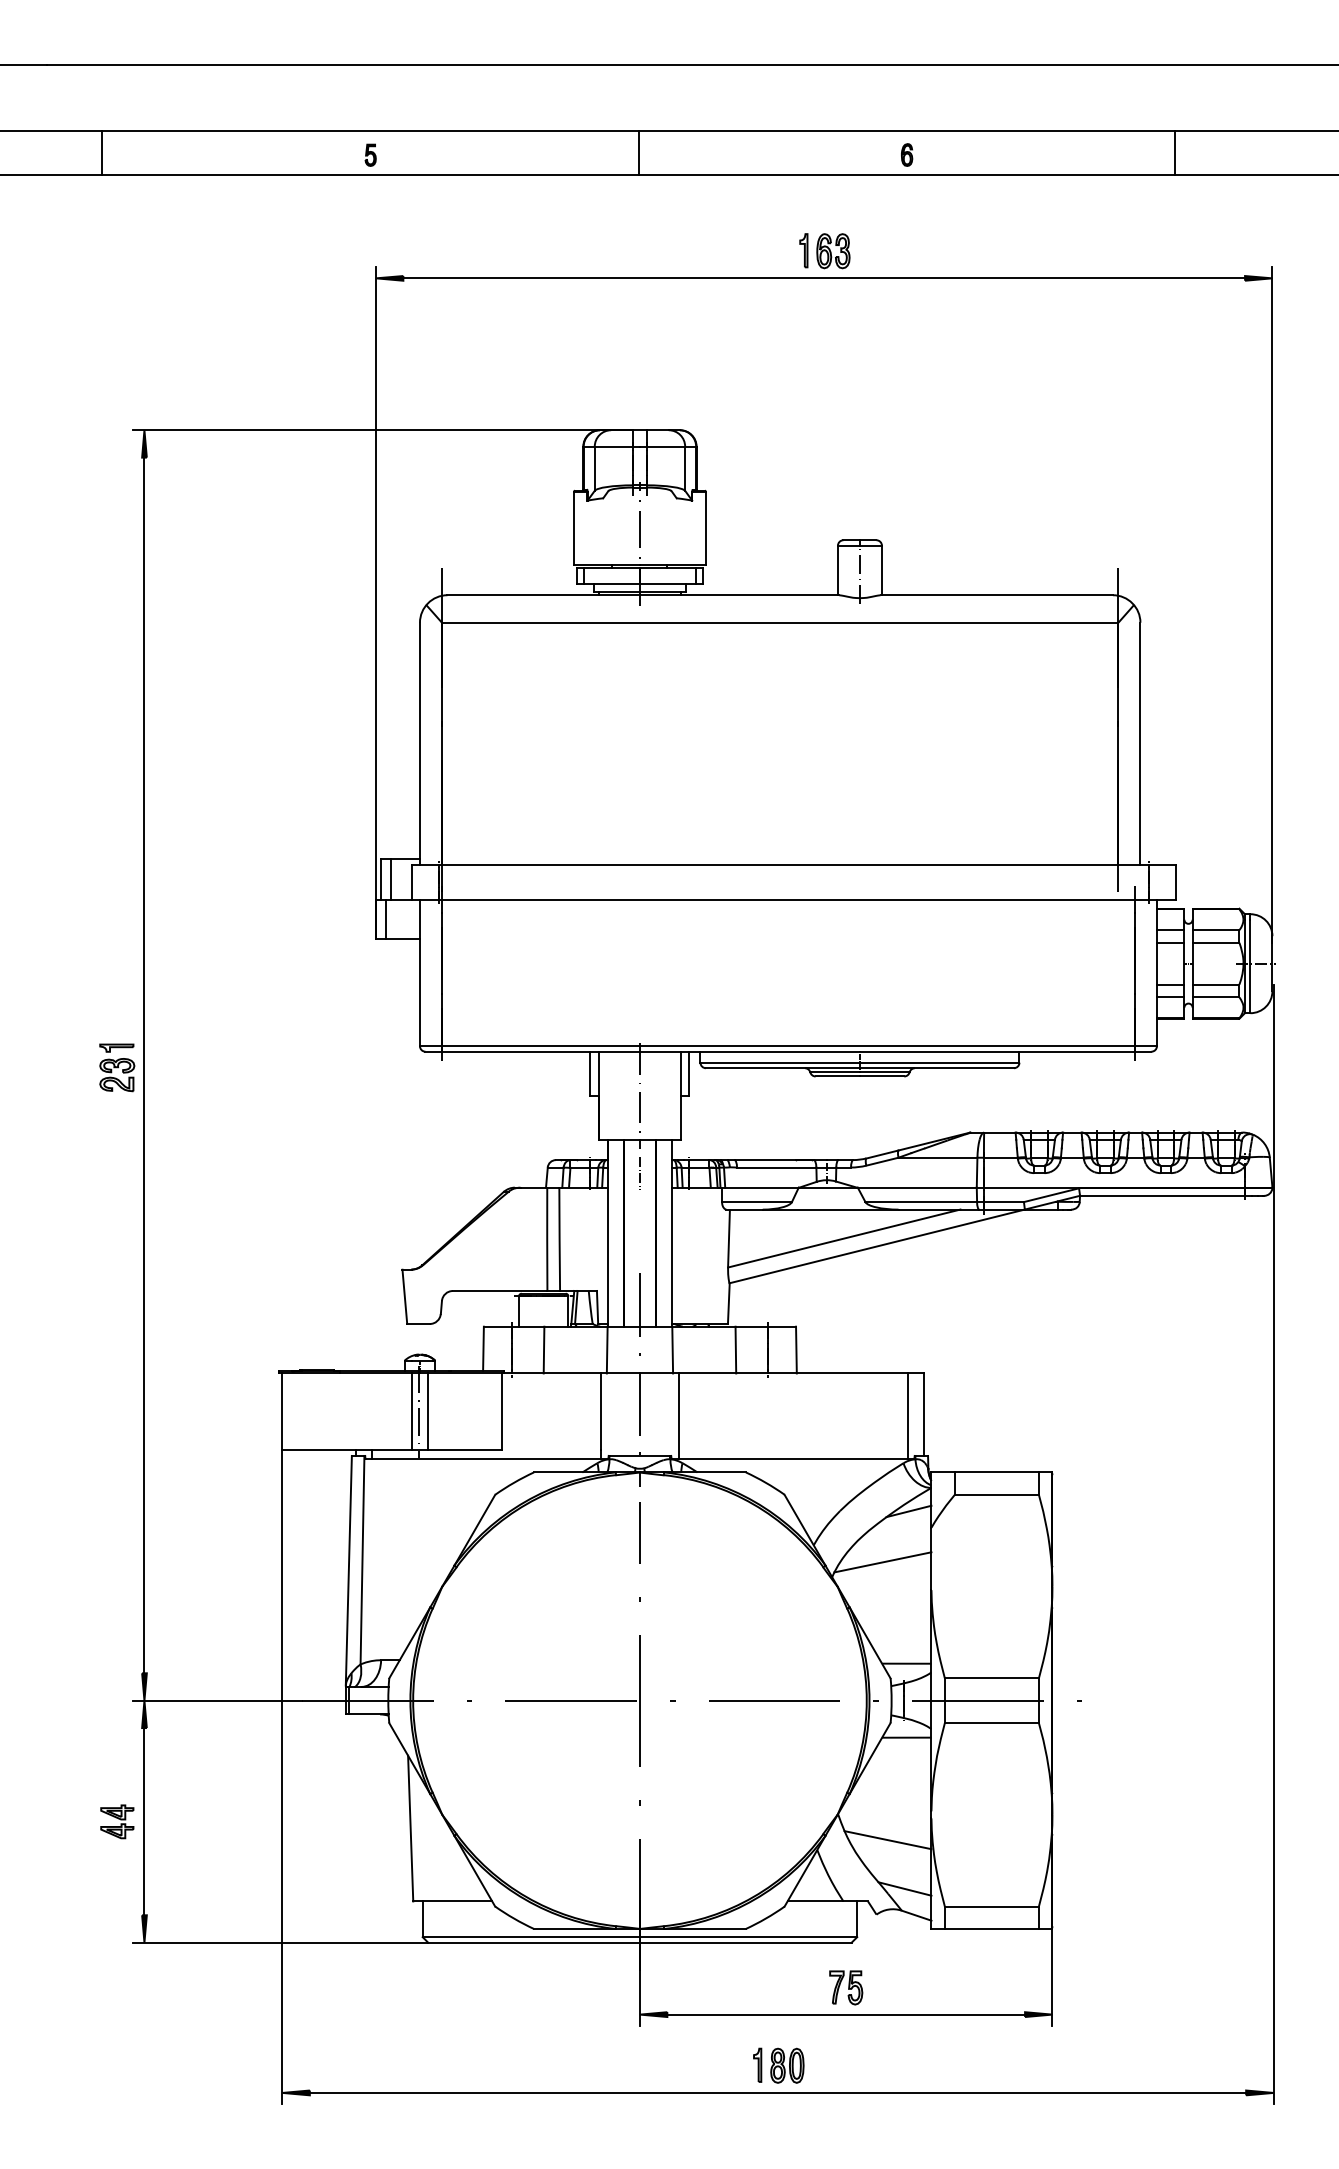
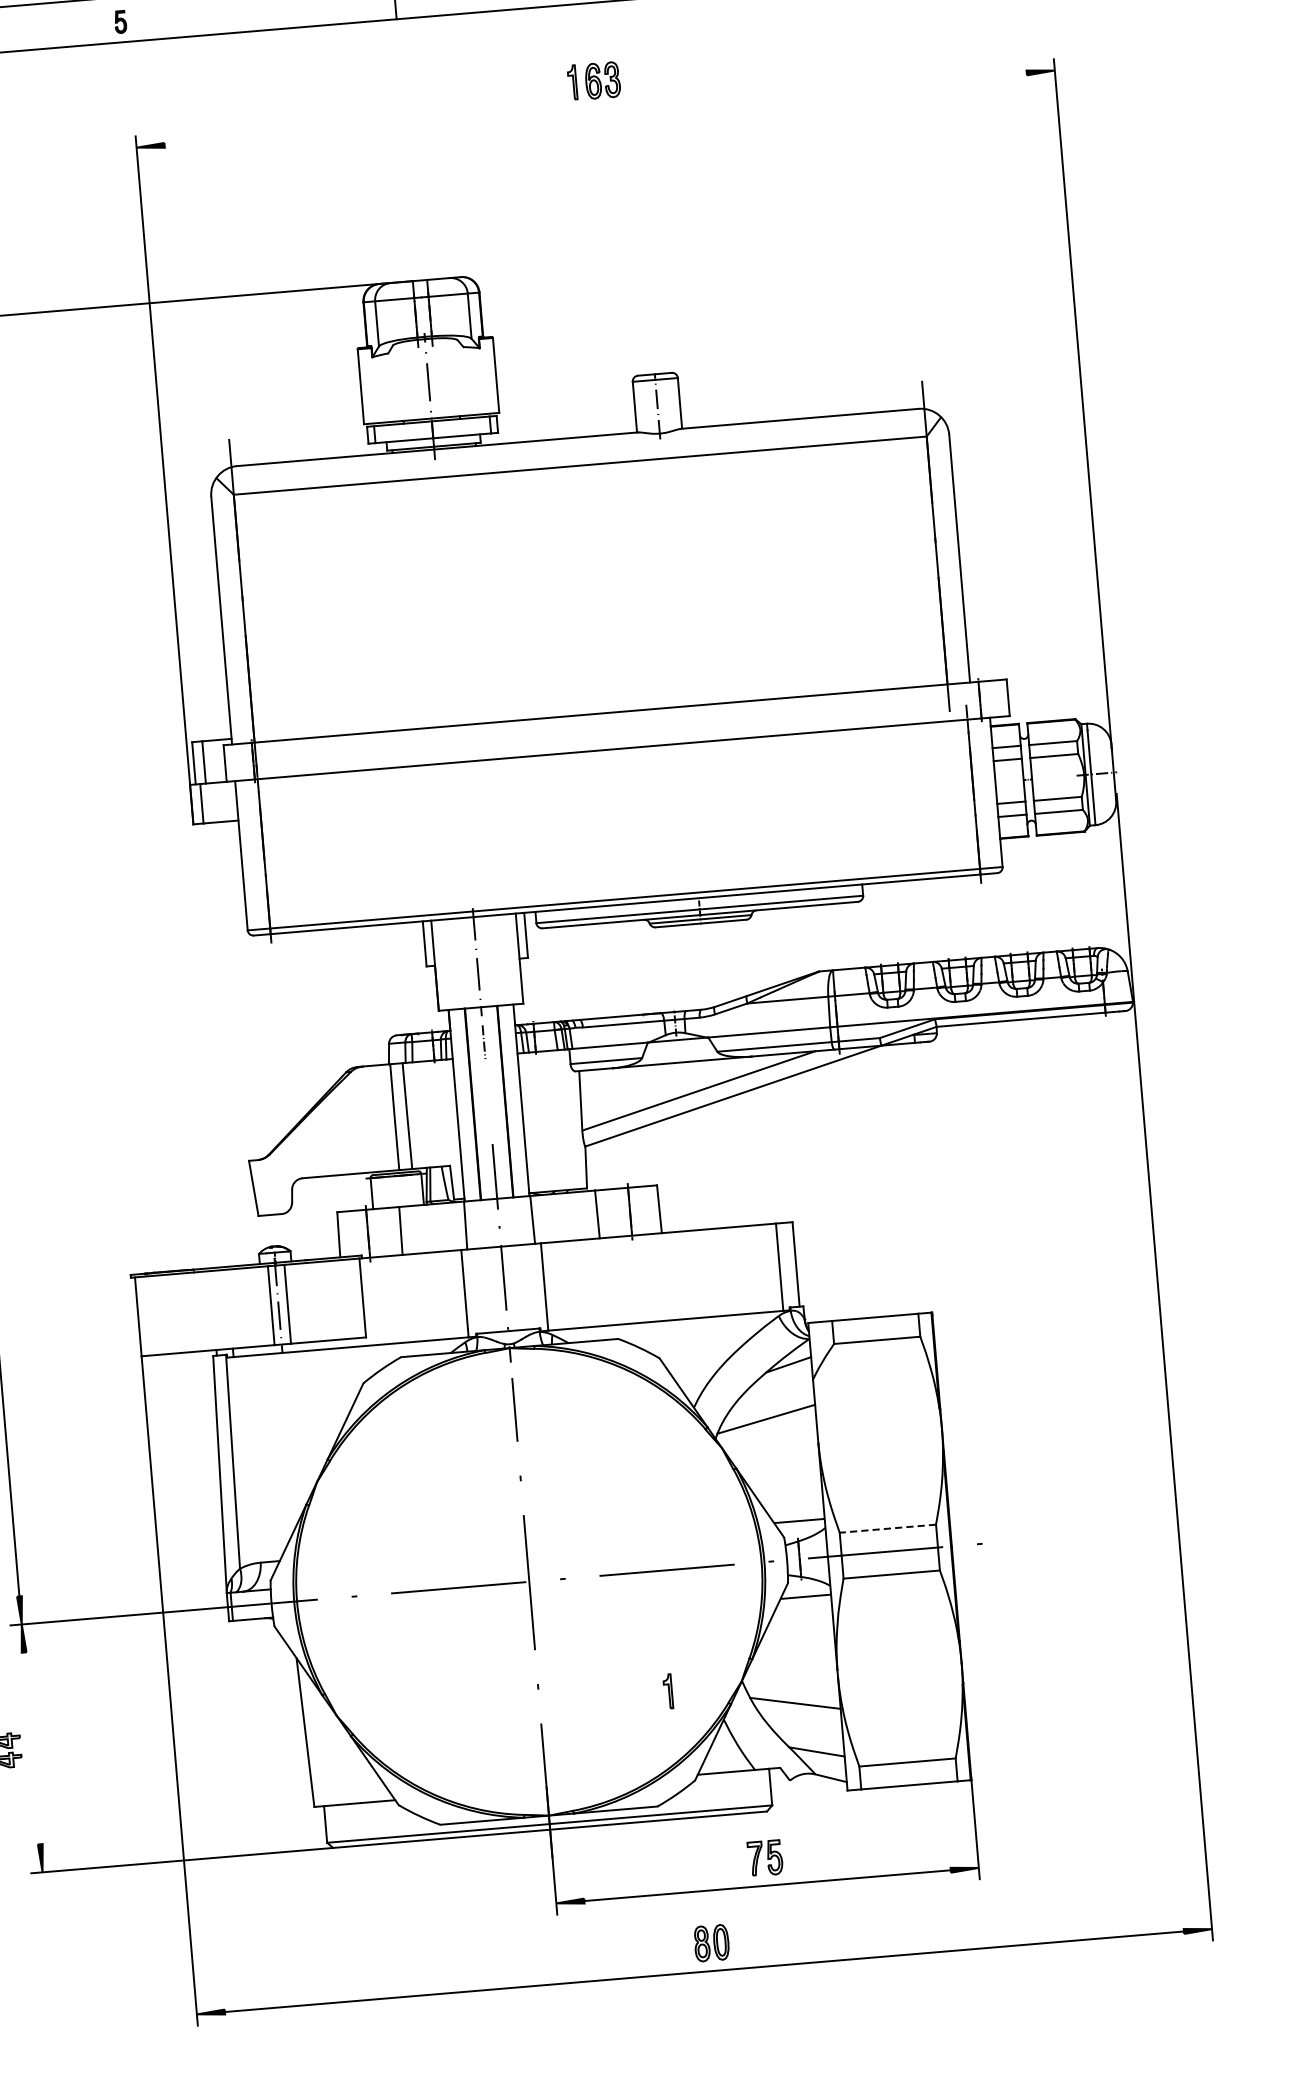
line: (824, 278) -> (596, 109), removed
line: (991, 1678) -> (887, 1528), solid -> dashed
line: (144, 1821) -> (32, 1748), removed
part: (757, 2064) -> (667, 1690), moved

